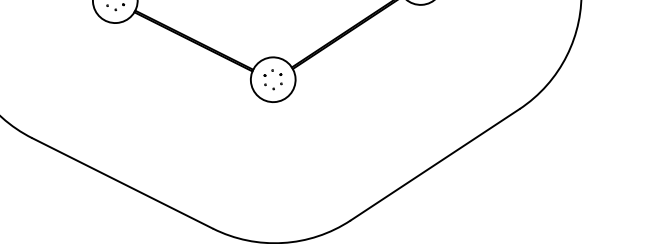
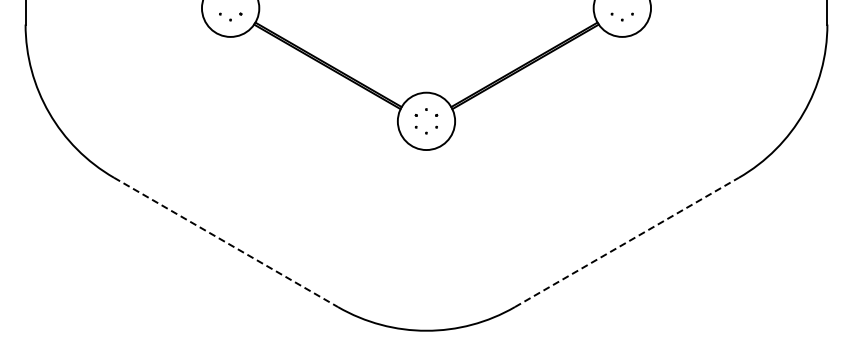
line: (435, 164) -> (627, 242), solid -> dashed
line: (122, 183) -> (226, 242), solid -> dashed

